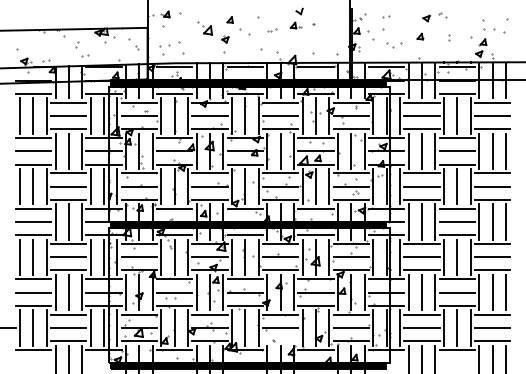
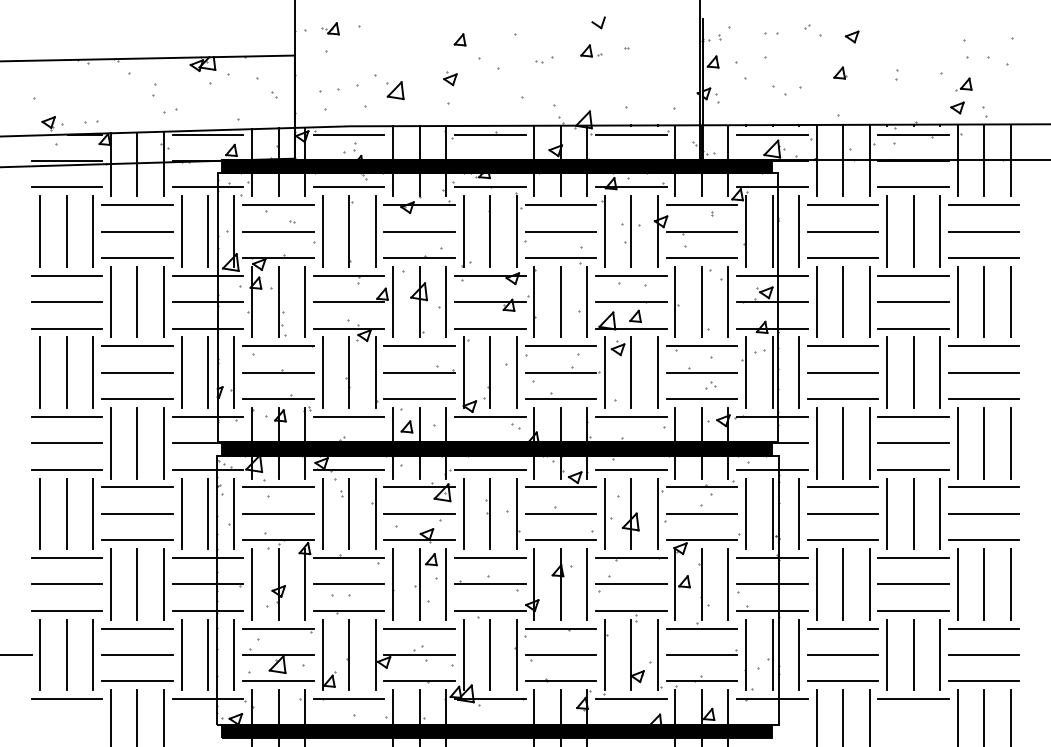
part: (442, 15) -> (812, 30), moved
part: (204, 28) -> (388, 86), moved
line: (280, 341) -> (560, 682), added

